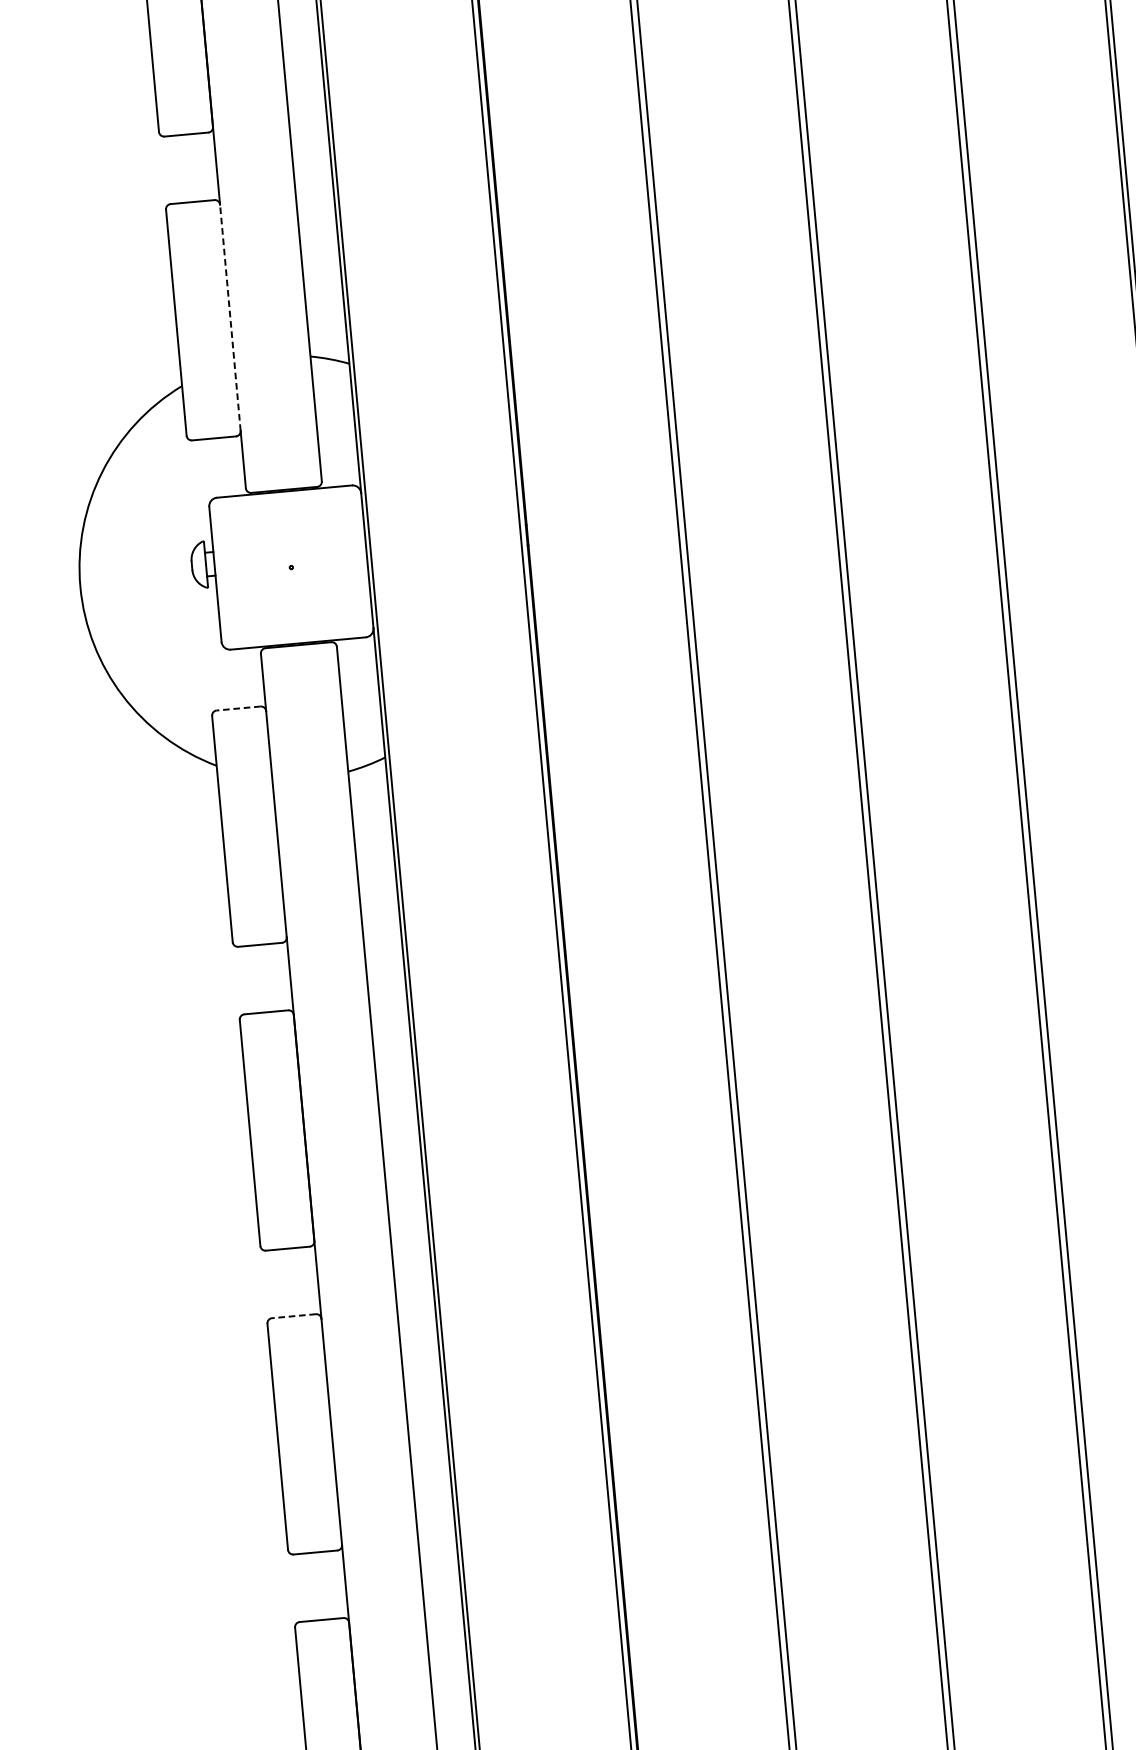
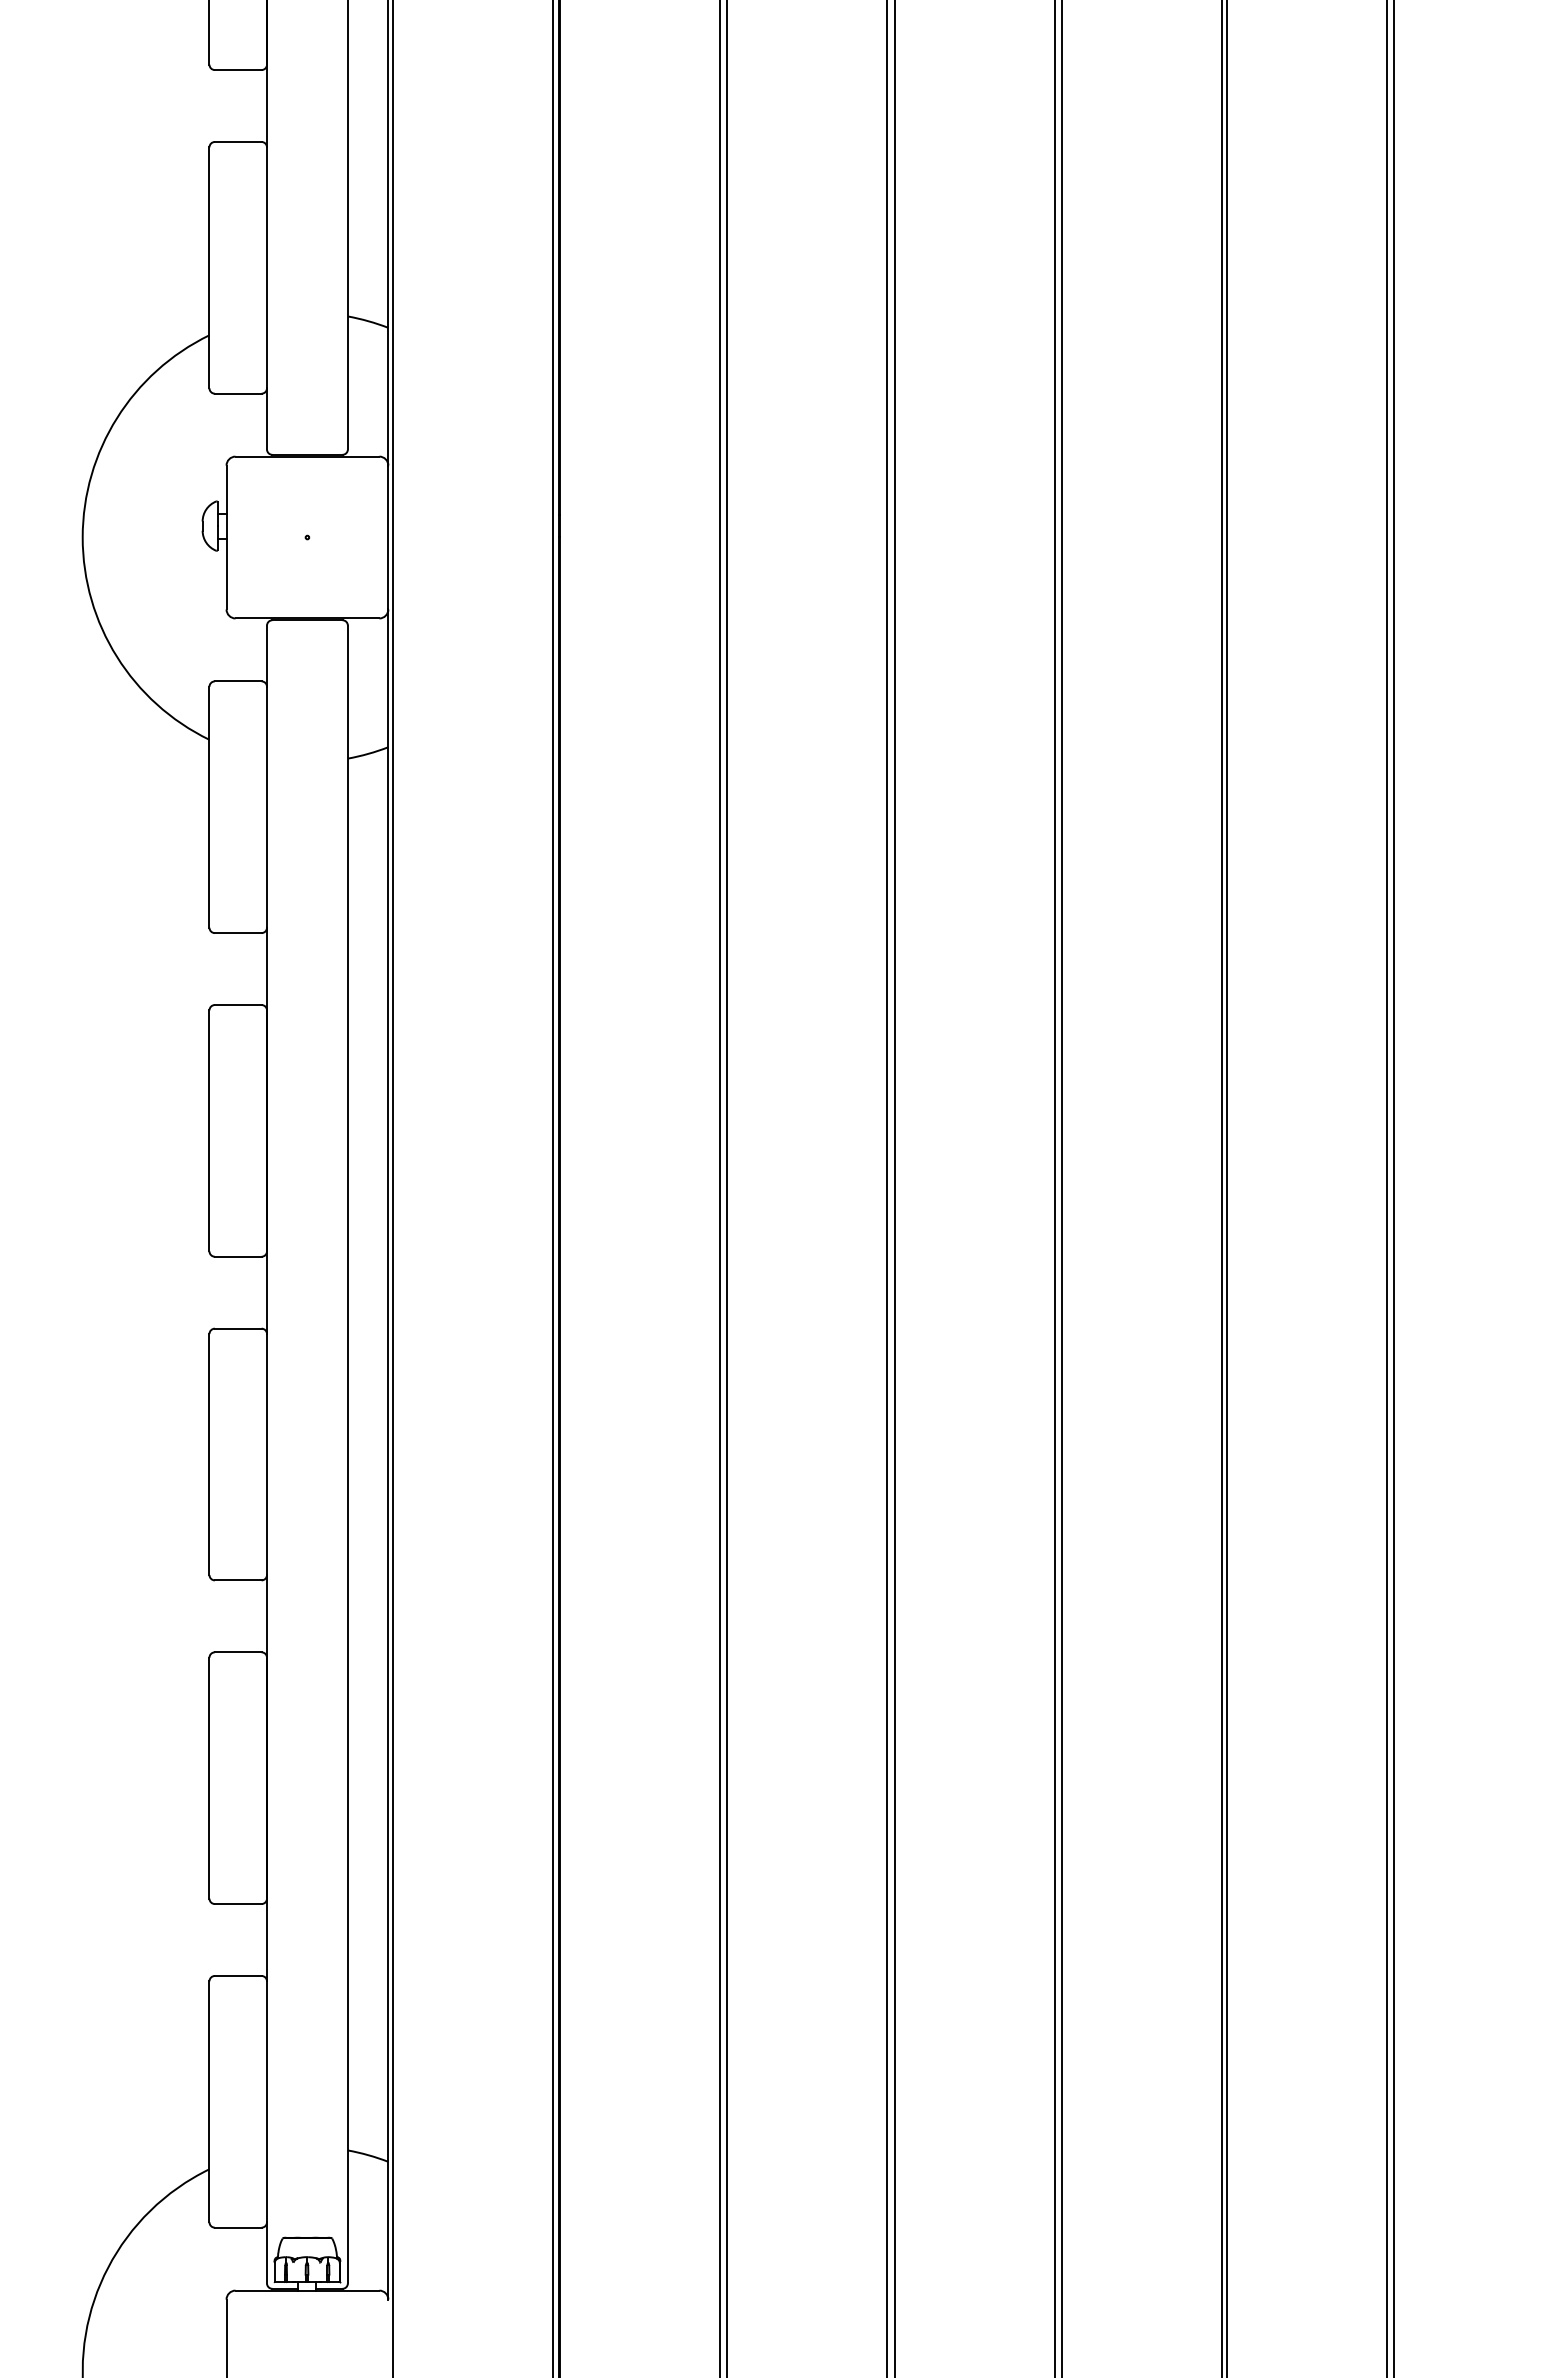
line: (230, 317) -> (267, 267), dashed -> solid
line: (238, 708) -> (237, 681), dashed -> solid
line: (293, 1316) -> (237, 1328), dashed -> solid

